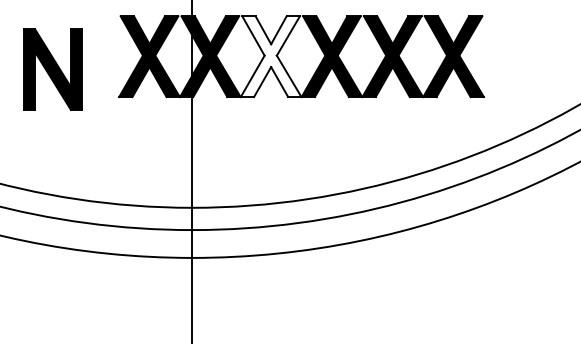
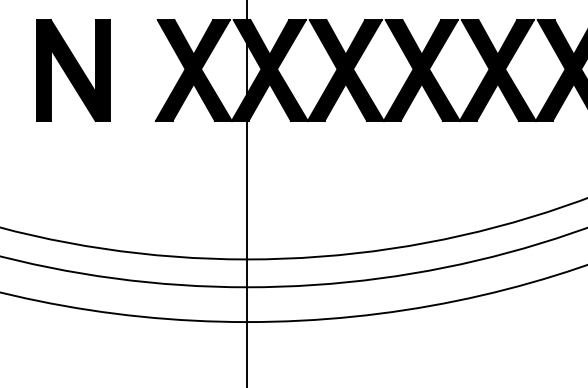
fill: (270, 56) -> (345, 70), added
part: (52, 69) -> (72, 70), moved

